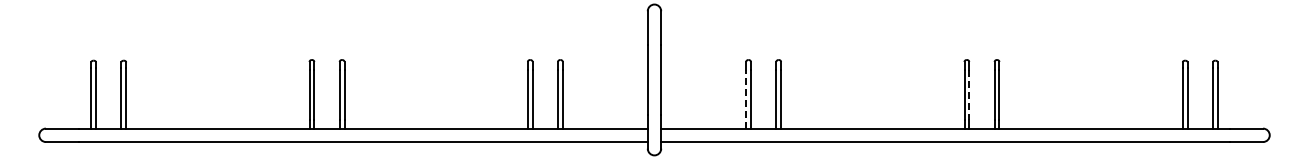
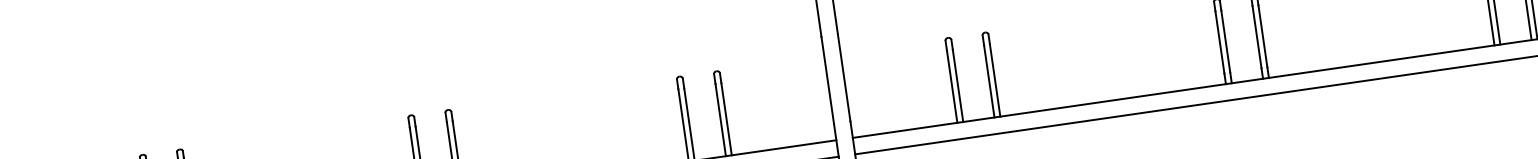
line: (969, 95) -> (1226, 42), dashed -> solid
line: (746, 98) -> (952, 85), dashed -> solid

